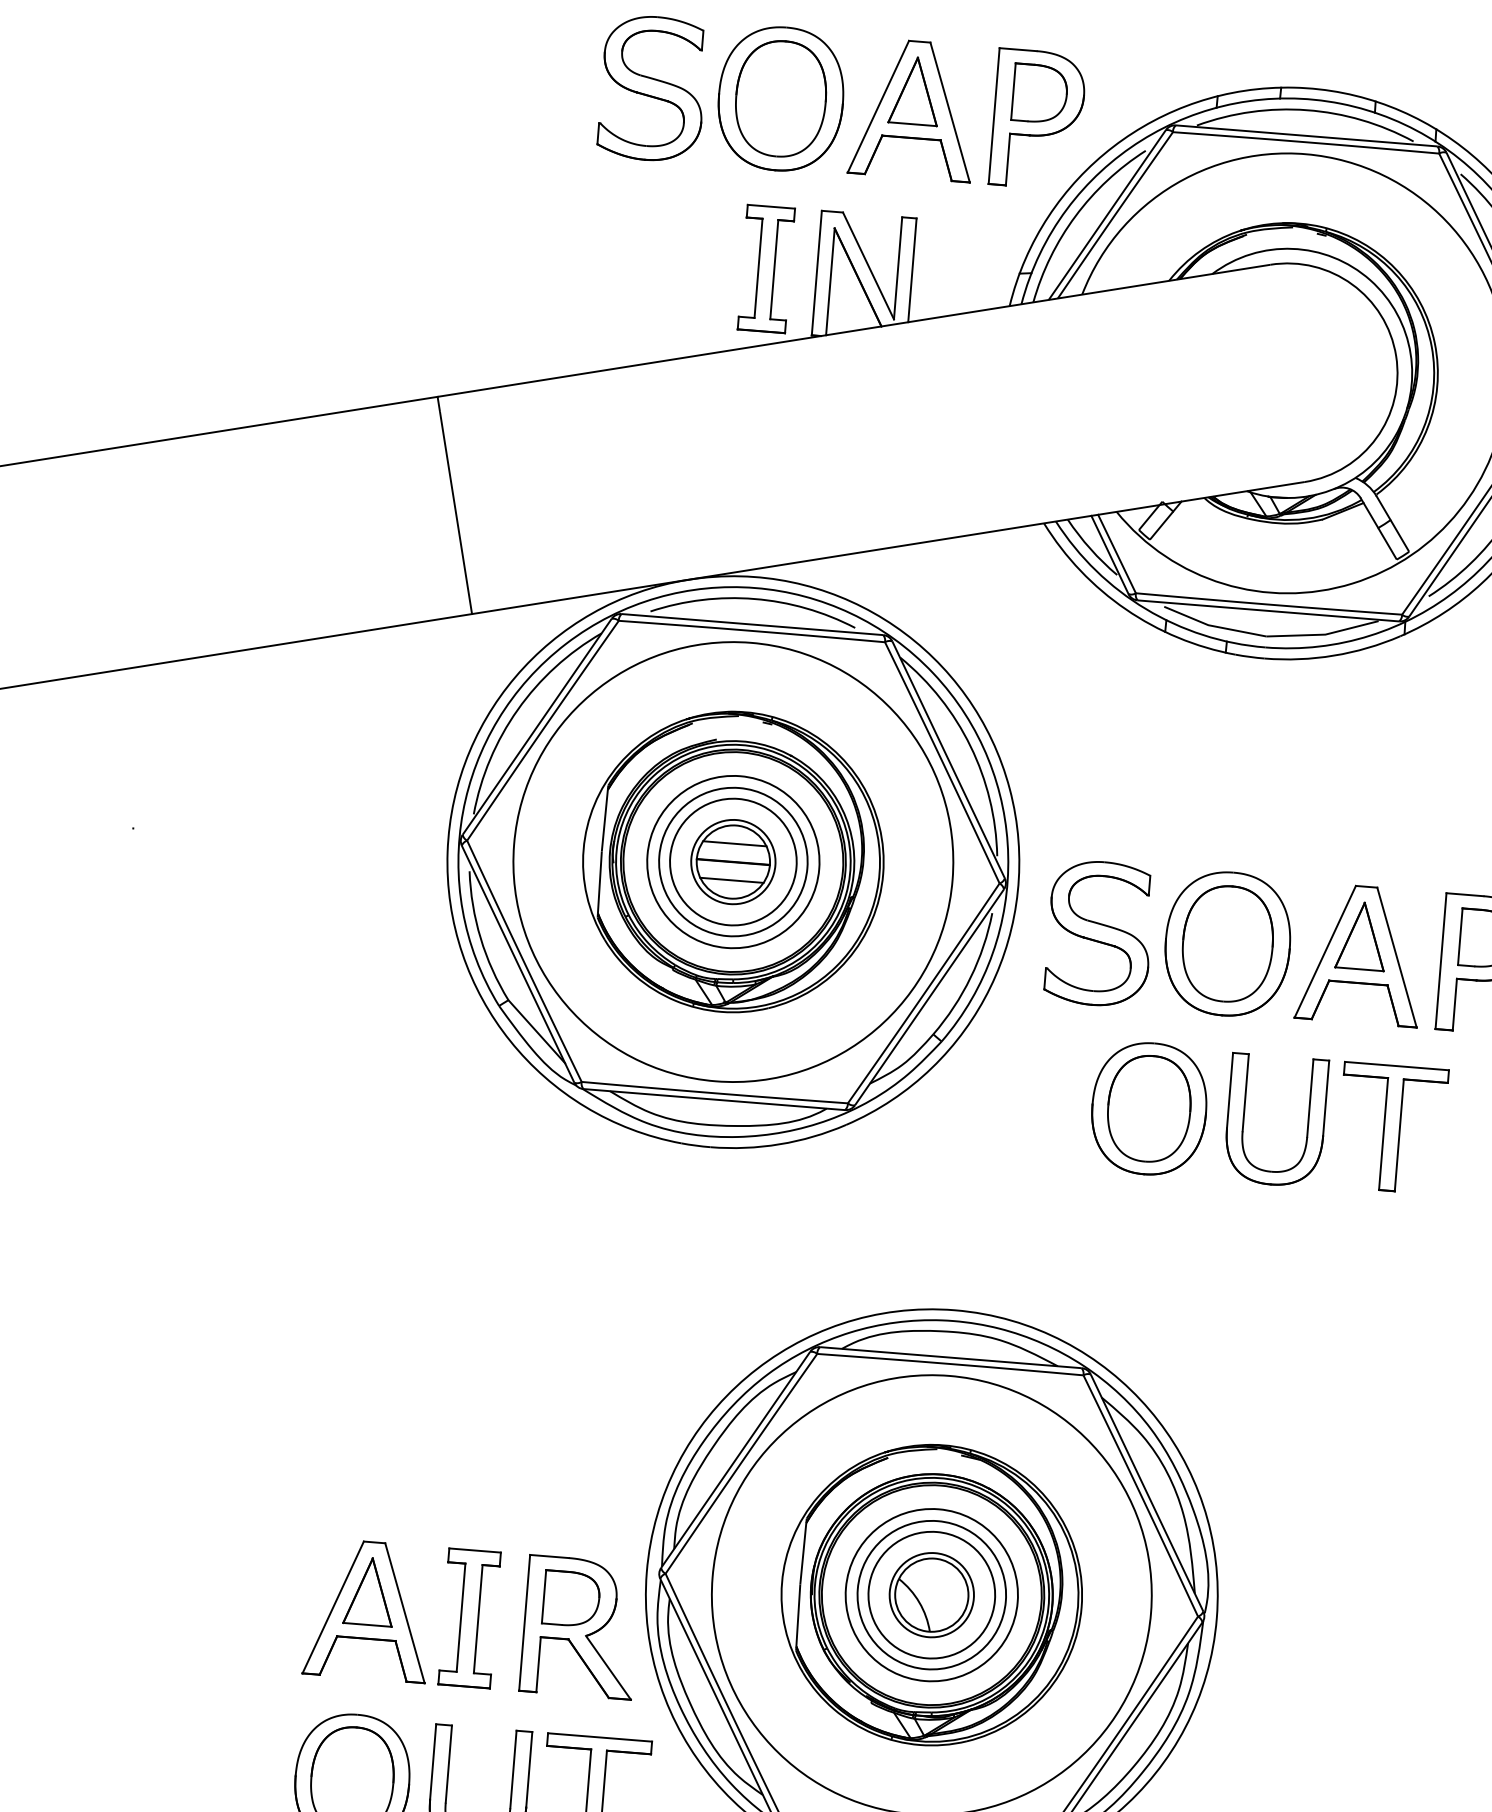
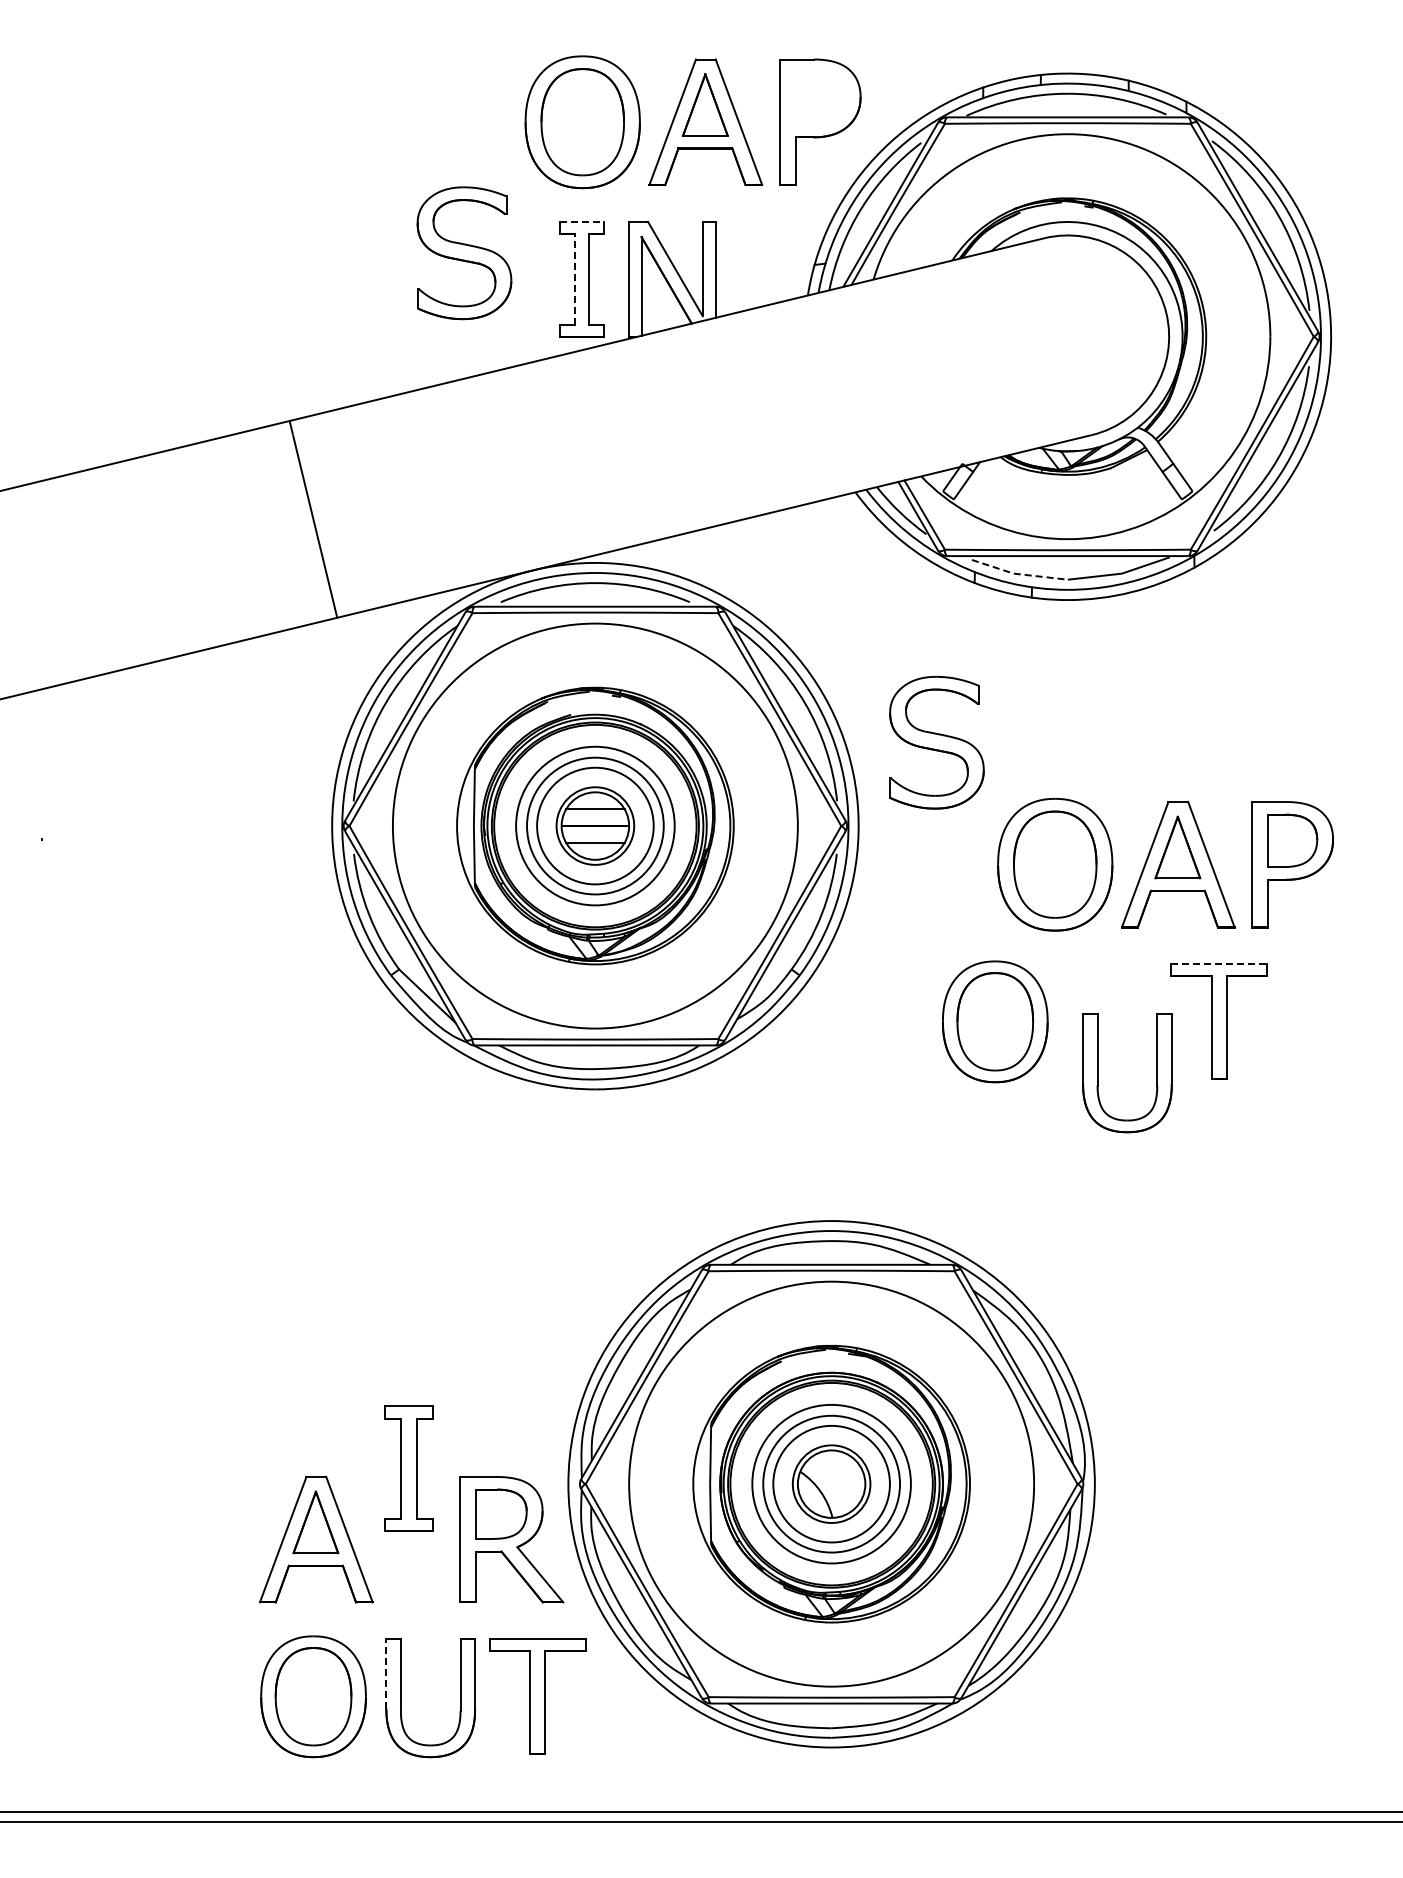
part: (652, 88) -> (464, 253), moved
part: (1040, 93) -> (820, 98), removed
line: (771, 206) -> (581, 221), solid -> dashed
line: (758, 268) -> (574, 279), solid -> dashed
line: (1213, 626) -> (1018, 574), solid -> dashed
part: (1099, 933) -> (936, 742), moved
line: (1397, 1066) -> (1219, 964), solid -> dashed
part: (1244, 1118) -> (1098, 1073), moved
part: (468, 1618) -> (408, 1468), moved
line: (433, 1762) -> (386, 1674), solid -> dashed

